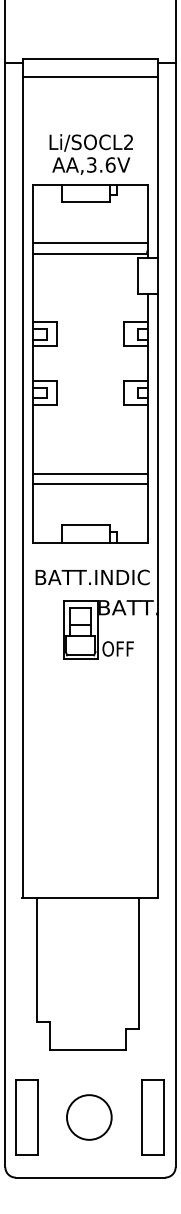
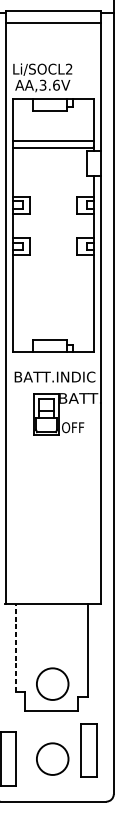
text: (90, 154) -> (42, 77), moved
line: (90, 473) -> (53, 303), removed
line: (90, 484) -> (53, 311), removed
line: (37, 959) -> (16, 647), solid -> dashed
circle: (89, 1011) -> (52, 684), added
part: (152, 1117) -> (88, 750), moved

